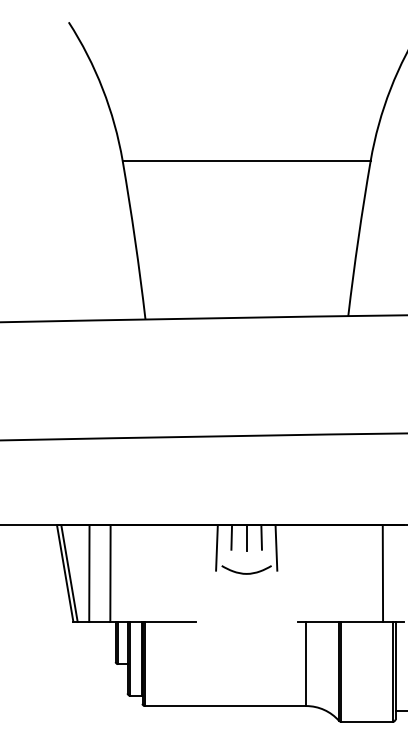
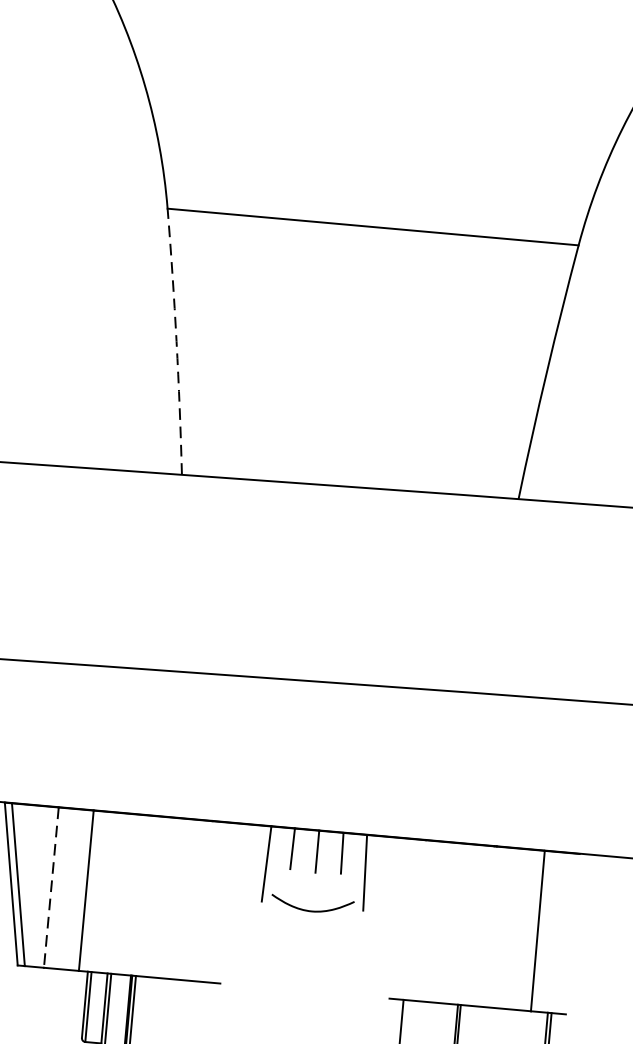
arc: (135, 240) -> (177, 342), solid -> dashed
line: (89, 574) -> (51, 889), solid -> dashed

